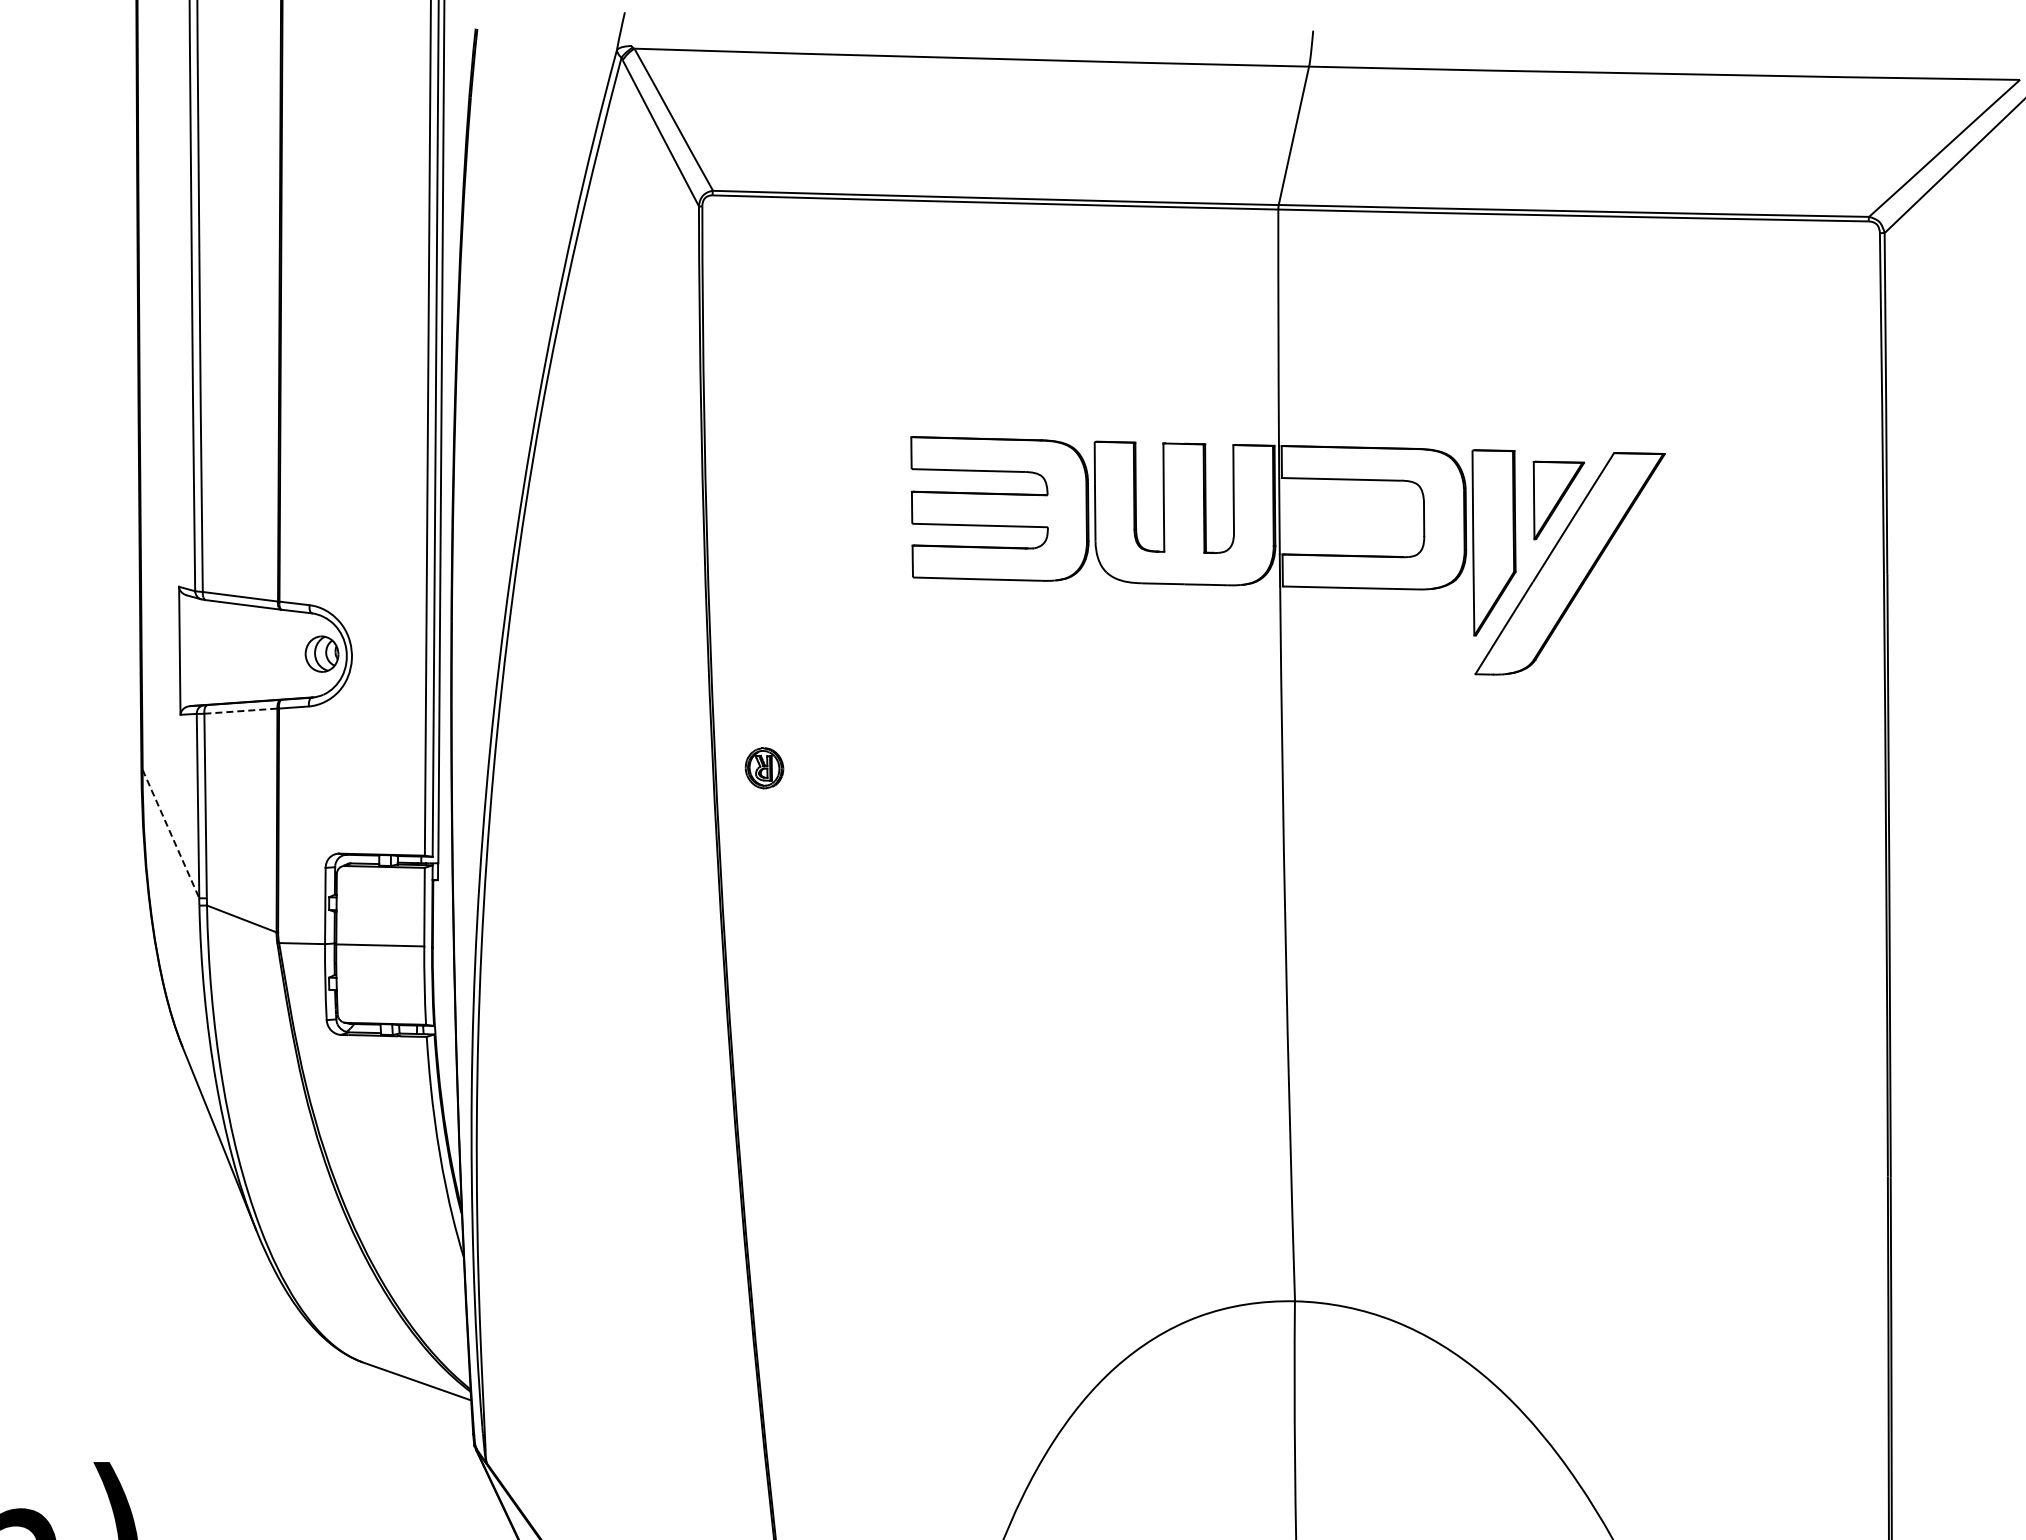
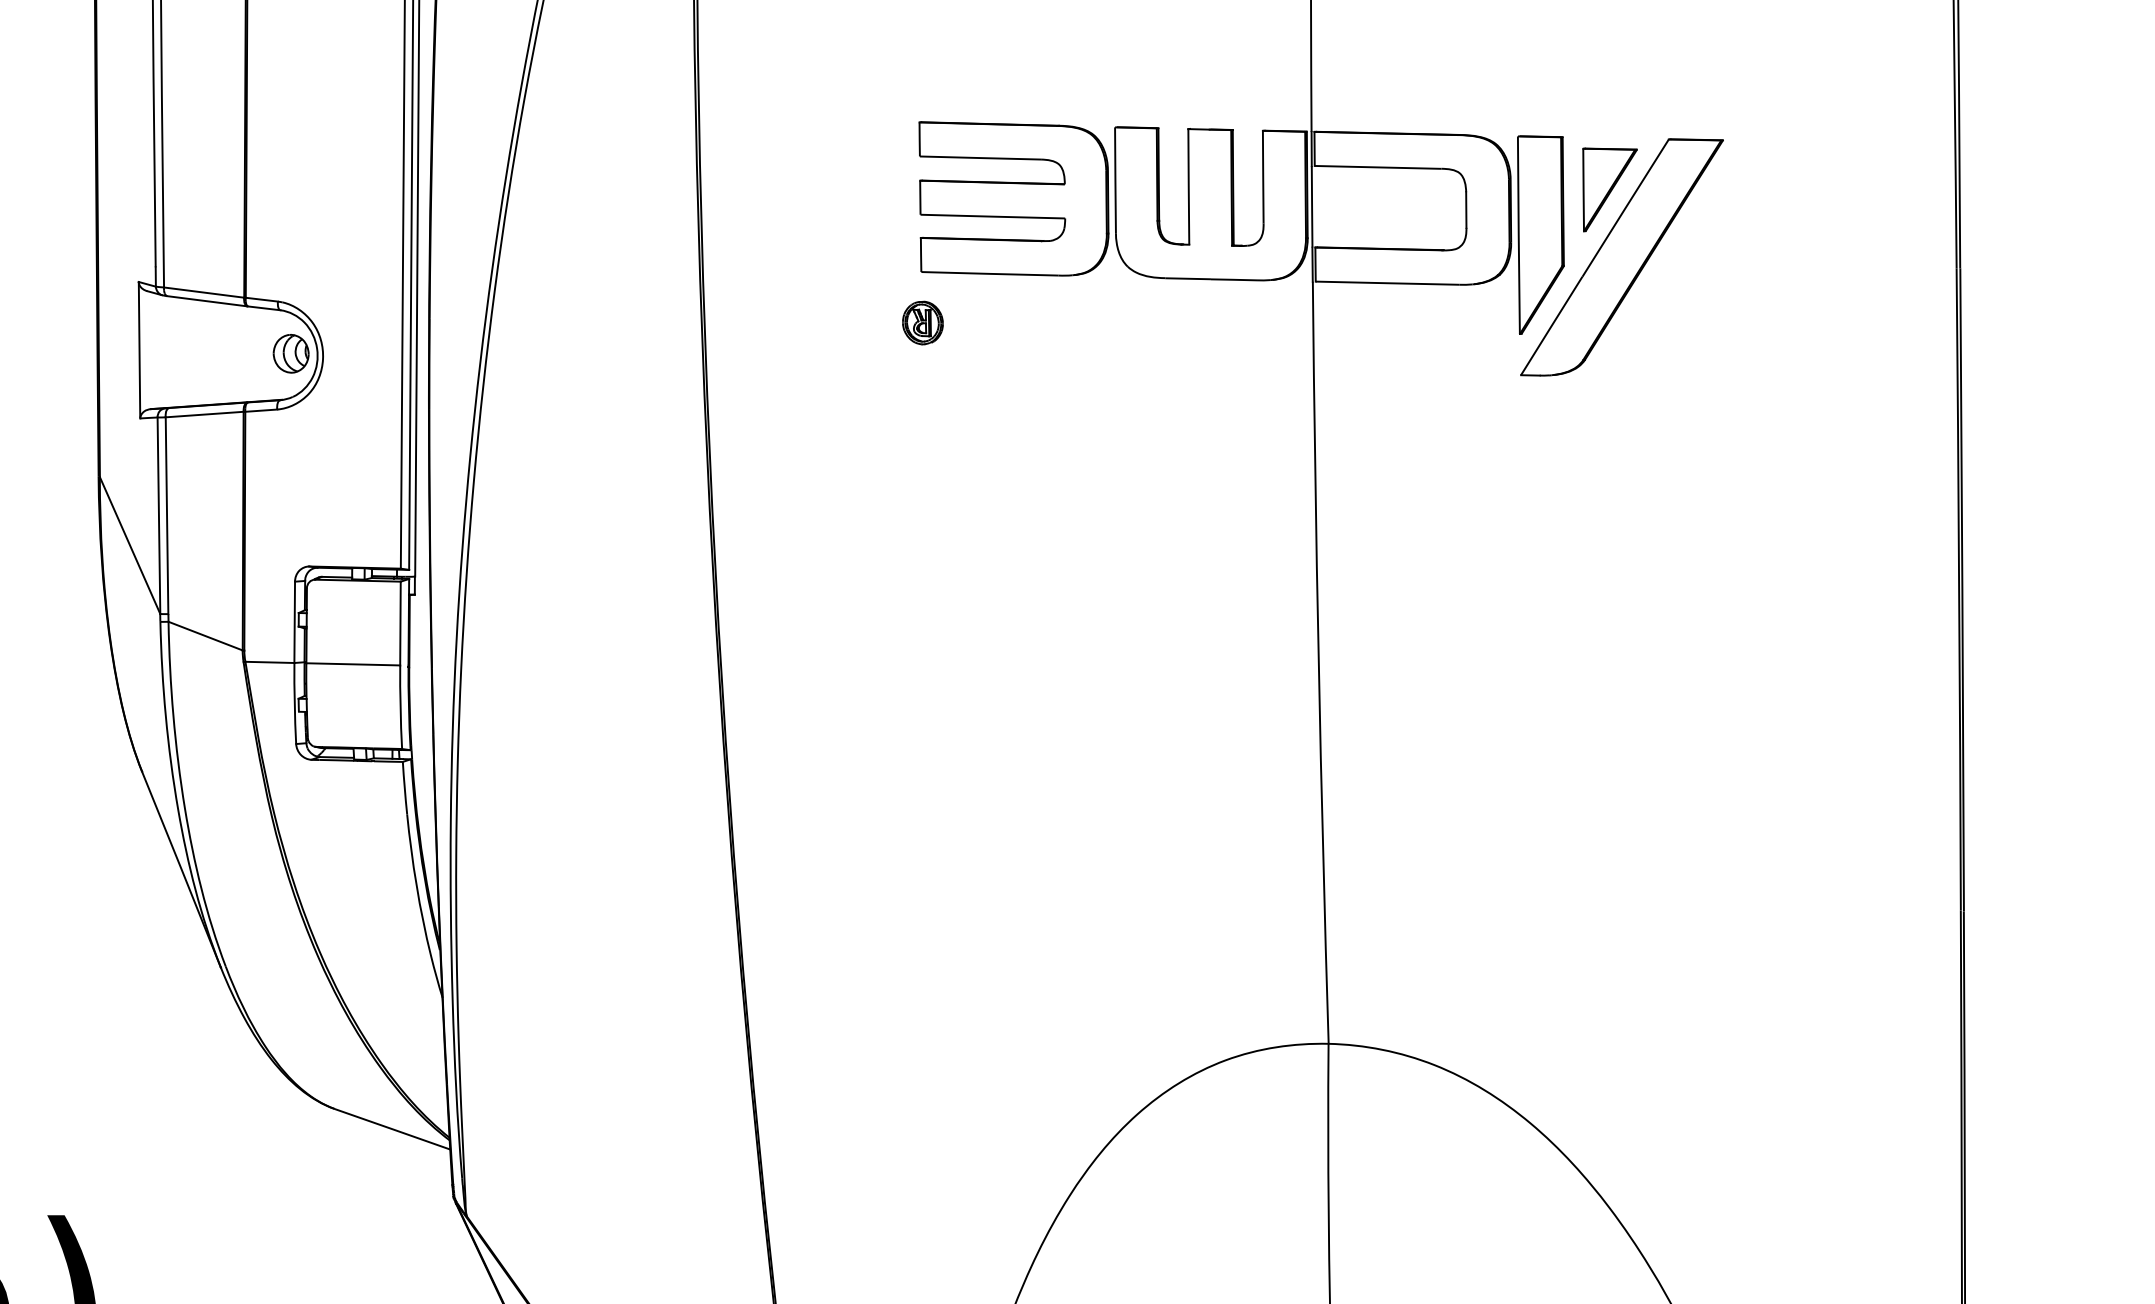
line: (240, 711) -> (204, 414), dashed -> solid
part: (764, 768) -> (922, 323), moved
line: (171, 834) -> (130, 546), dashed -> solid

